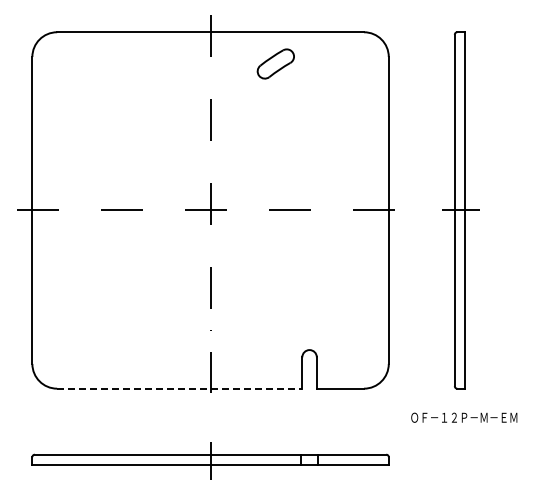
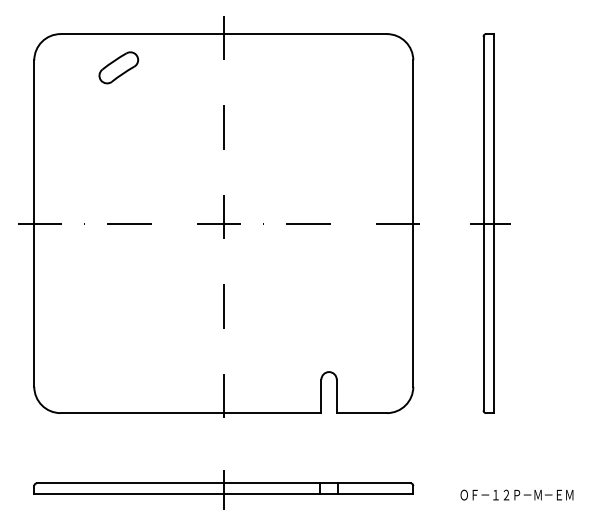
part: (275, 63) -> (118, 67), moved
line: (179, 388) -> (190, 412), dashed -> solid
text: (464, 417) -> (517, 494), moved

